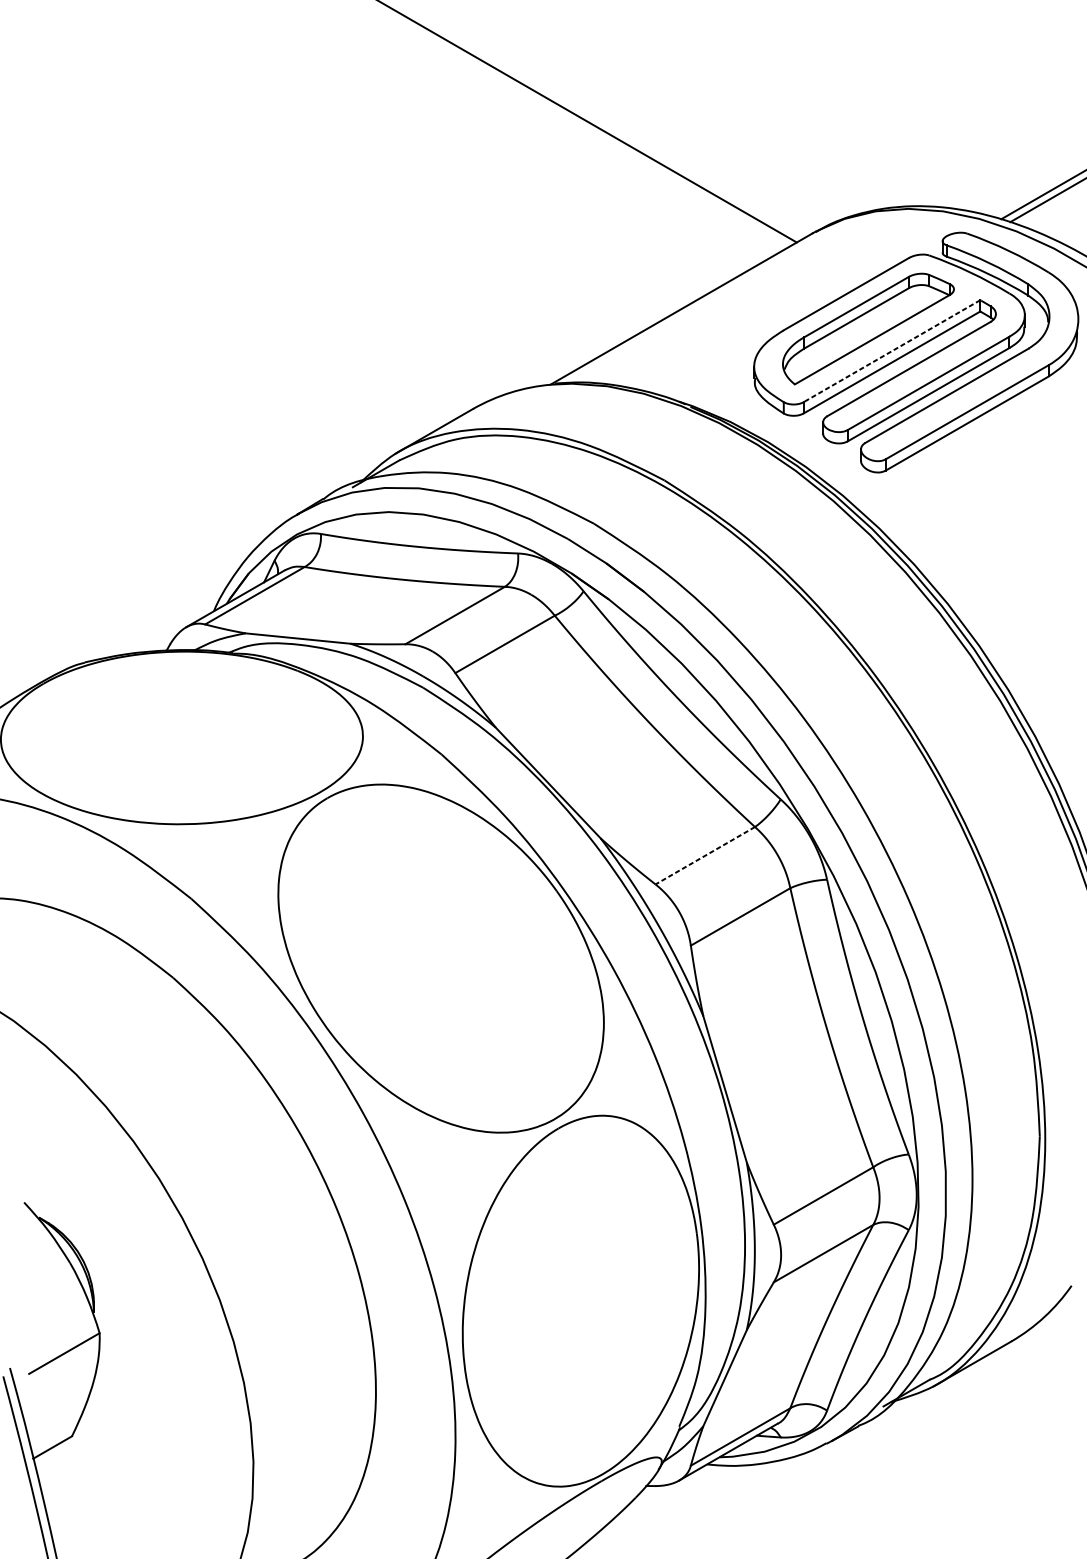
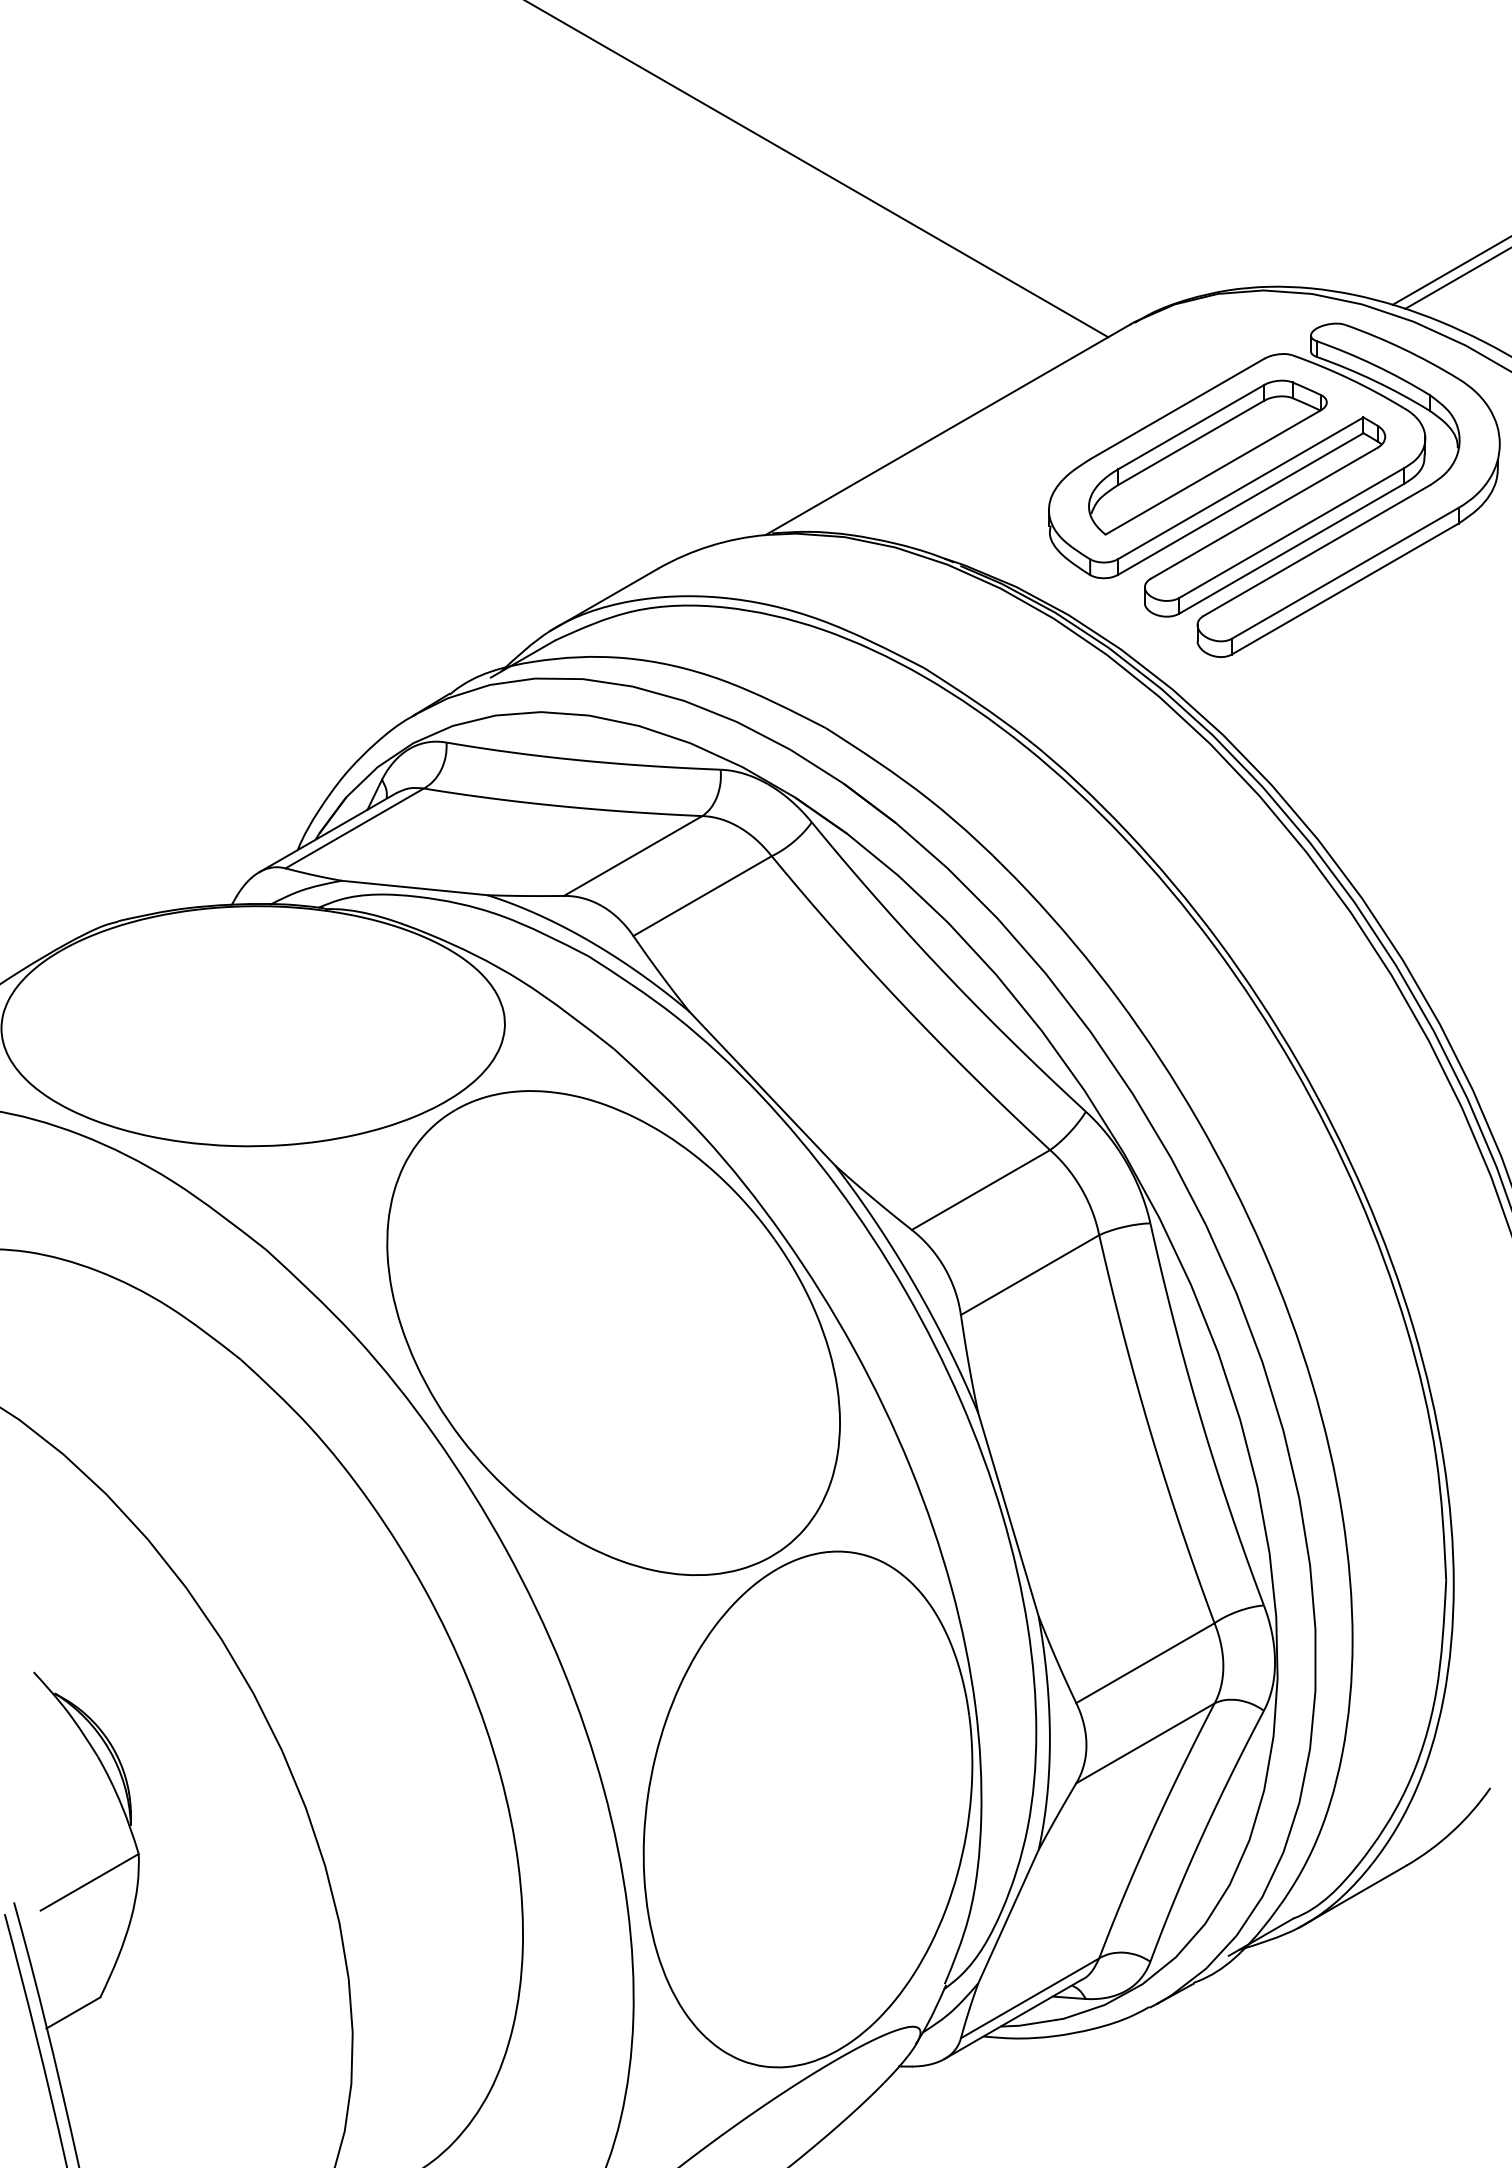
line: (891, 351) -> (1240, 488), dashed -> solid
line: (704, 856) -> (980, 1190), dashed -> solid

